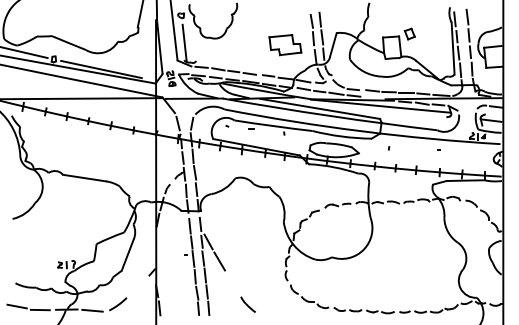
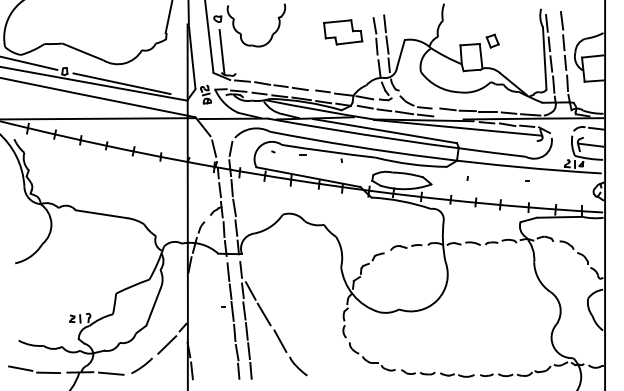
part: (285, 45) -> (343, 32), moved
line: (233, 283) -> (280, 341), added
line: (139, 286) -> (167, 344), added

